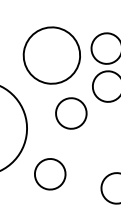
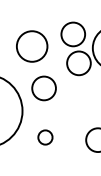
circle: (52, 55) -> (32, 46), size x0.7
circle: (70, 113) -> (43, 88), moved
circle: (50, 174) -> (45, 137), size x0.6

